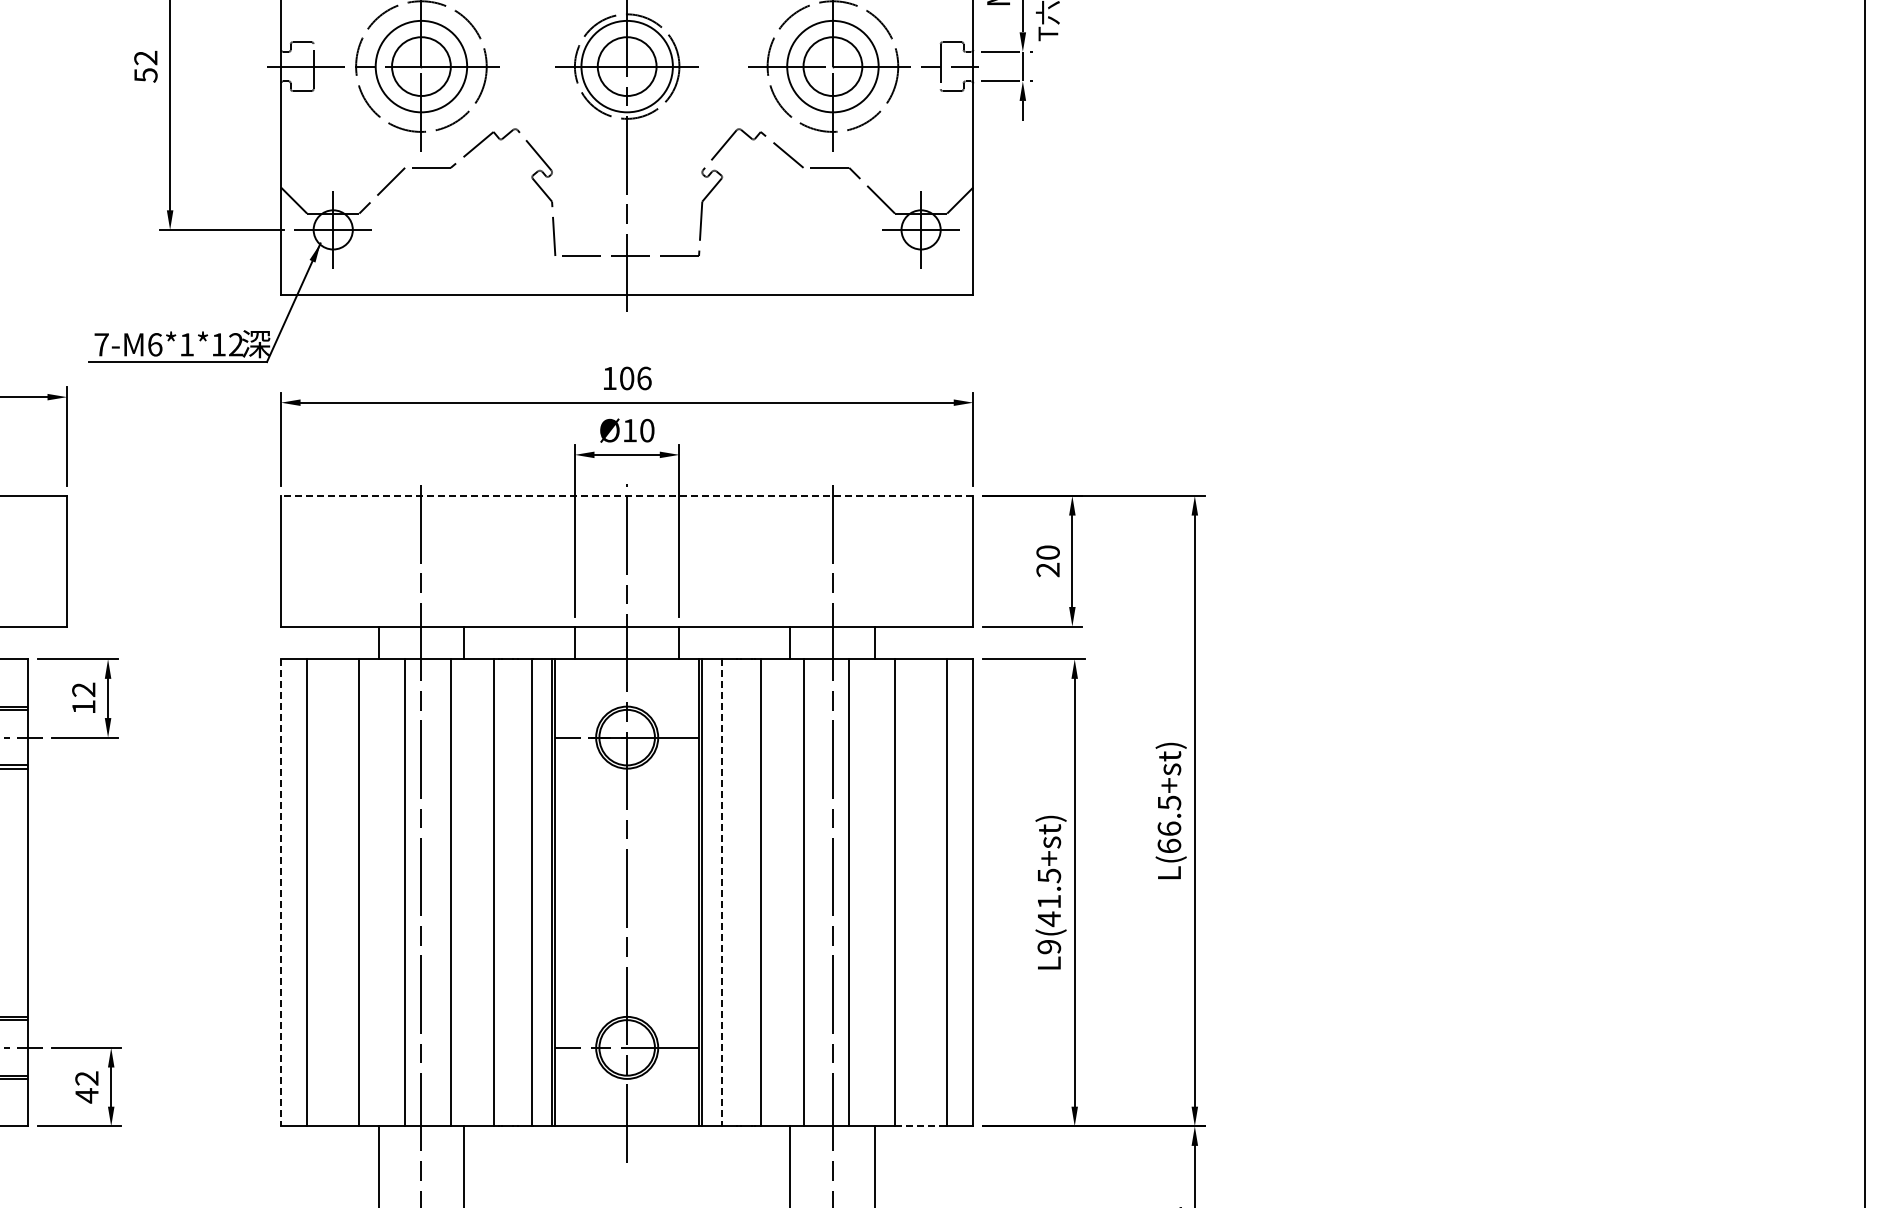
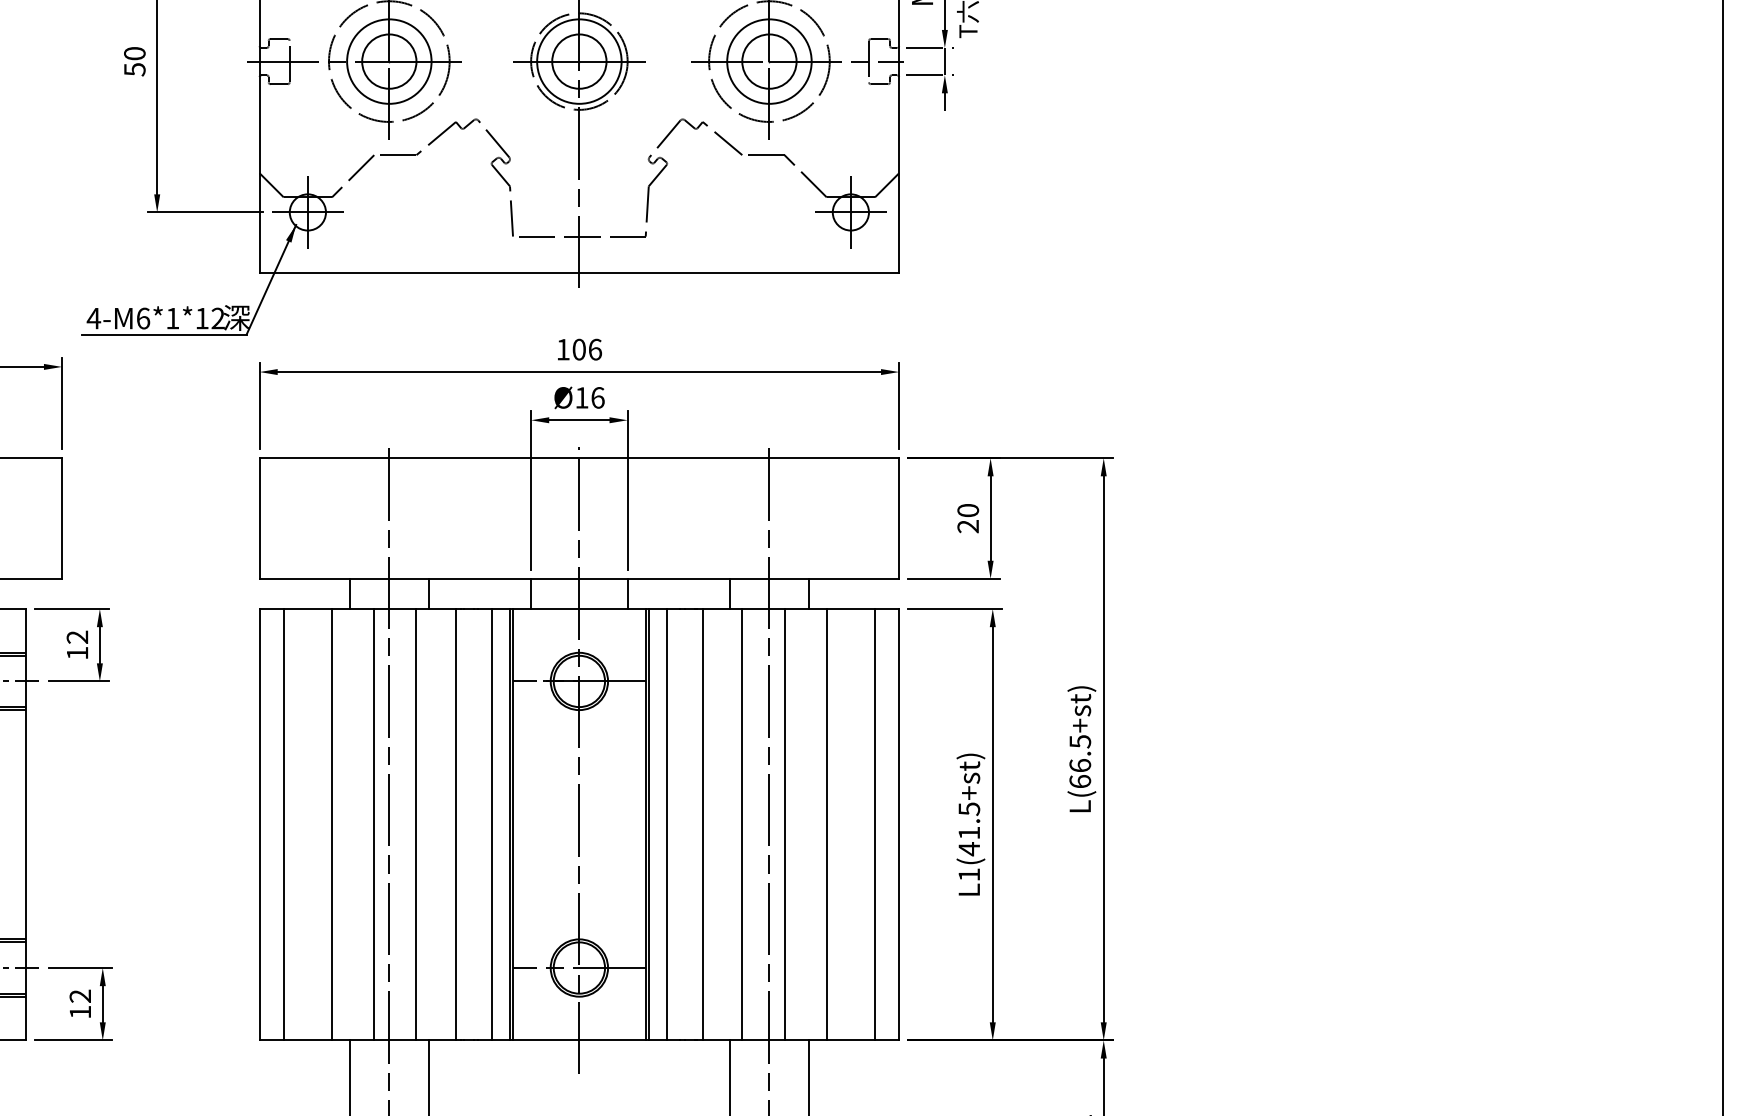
text: (145, 57) -> (134, 53), 52 -> 50
text: (101, 344) -> (93, 318), 7-M6*1*12 -> 4-M6*1*12
text: (647, 430) -> (598, 397), Ø10 -> Ø16
line: (626, 495) -> (578, 457), dashed -> solid
line: (281, 892) -> (260, 824), dashed -> solid
line: (722, 892) -> (667, 824), dashed -> solid
text: (1049, 947) -> (969, 875), L9(41.5+st) -> L1(41.5+st)
text: (86, 1095) -> (79, 1011), 42 -> 12
line: (921, 1126) -> (851, 1040), dashed -> solid

